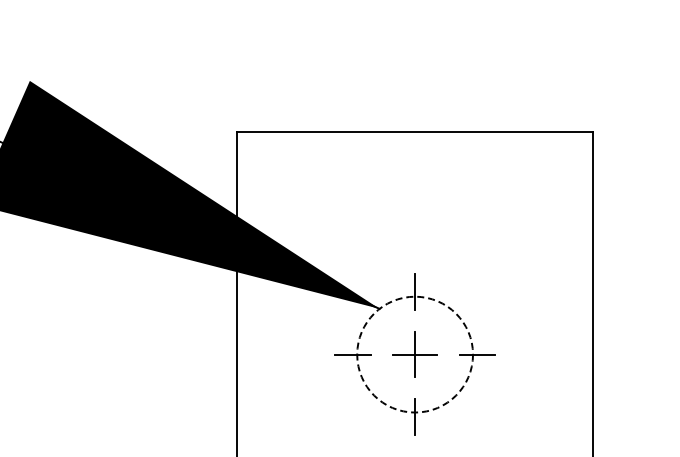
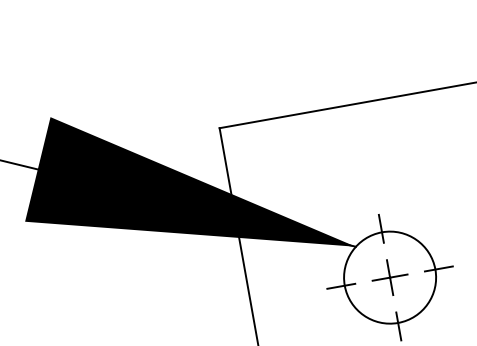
circle: (415, 354) -> (390, 277), dashed -> solid

